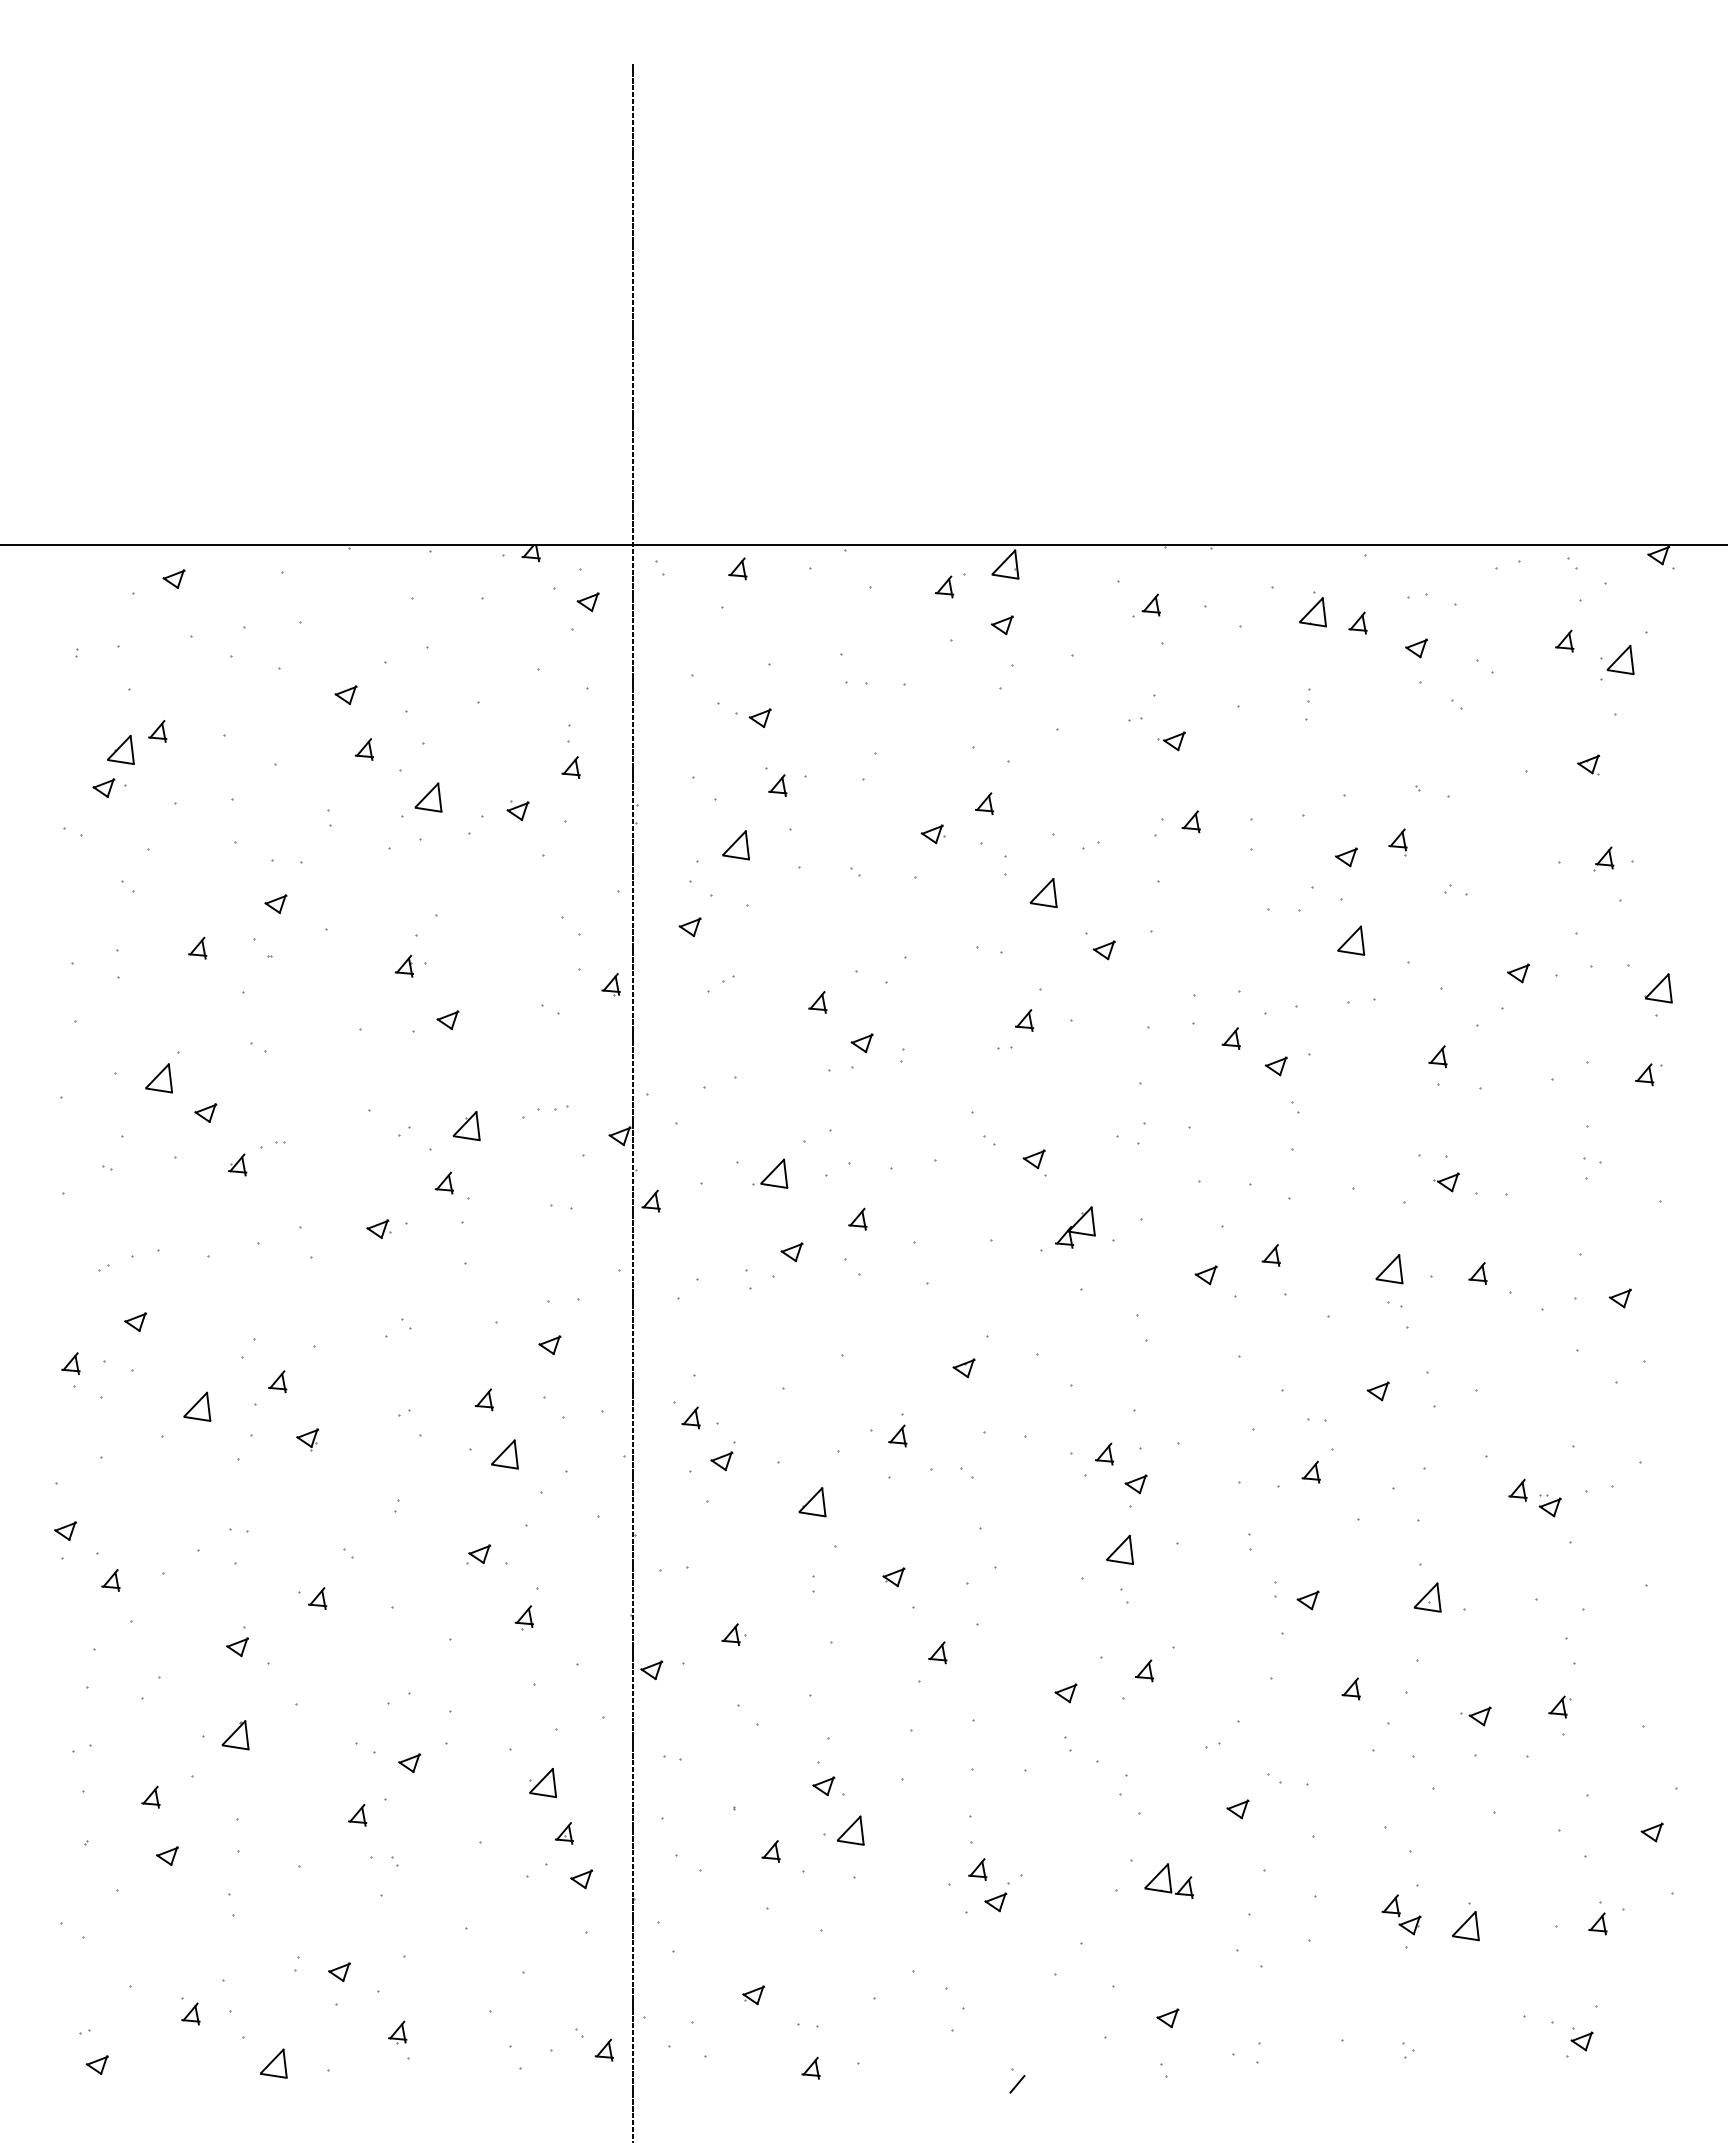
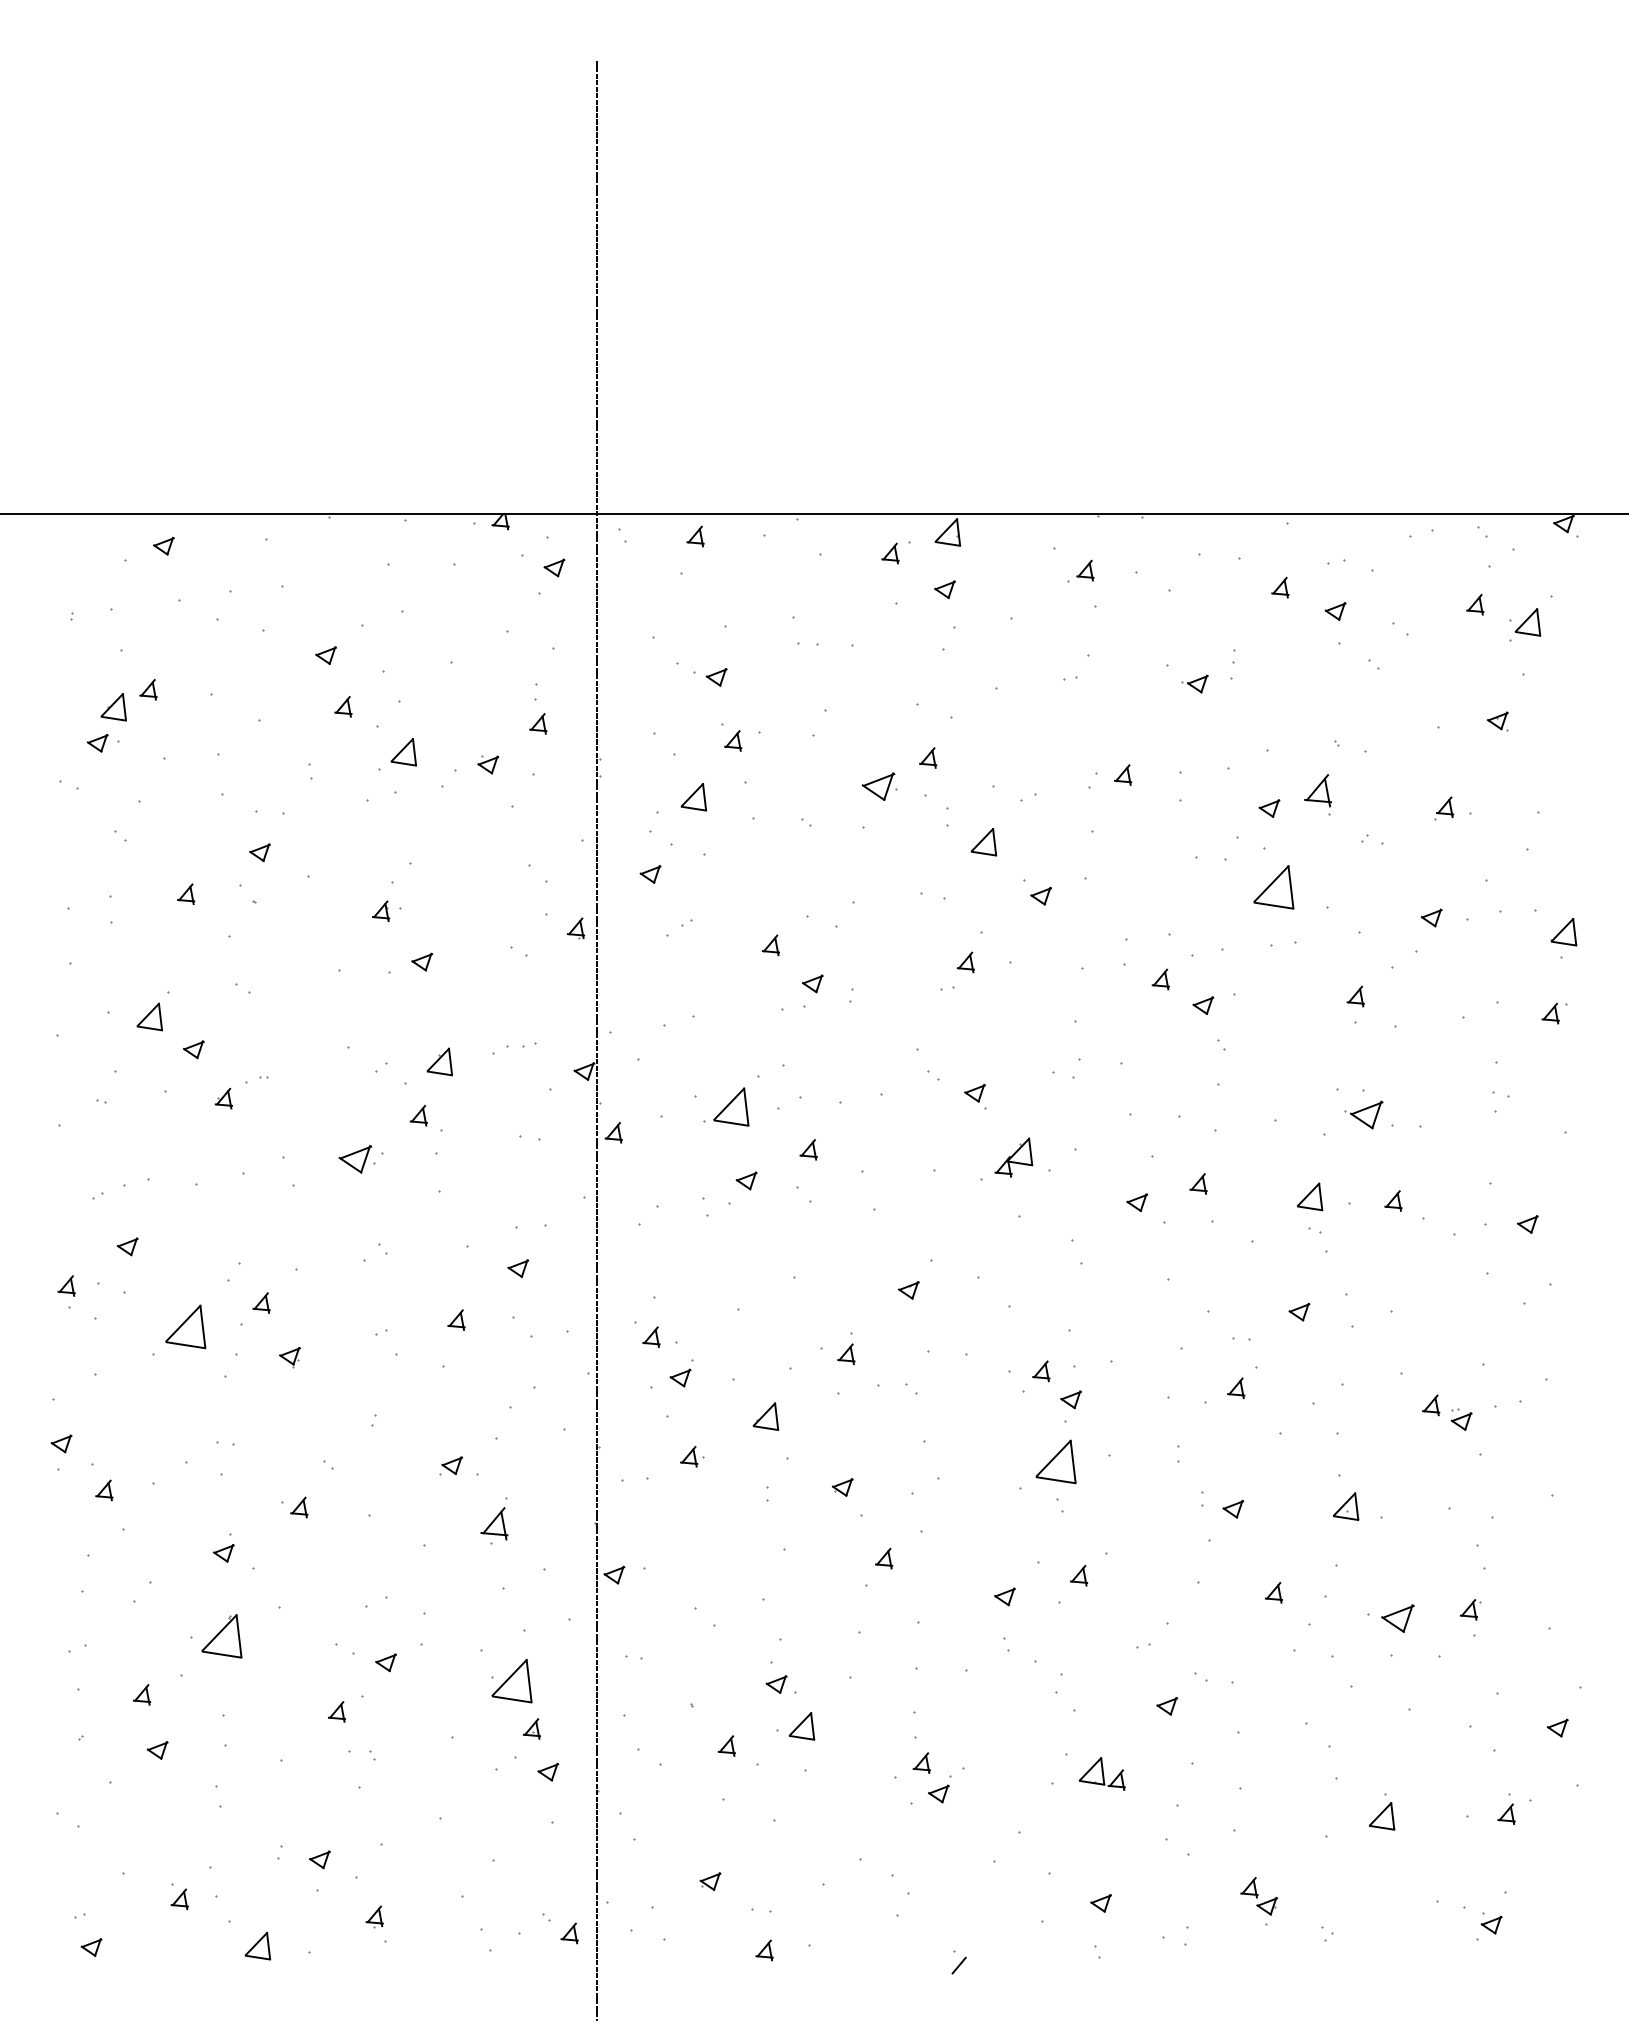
part: (1312, 612) -> (1237, 577), removed
part: (1171, 741) -> (1195, 684), moved
part: (932, 834) -> (879, 787), size x1.6
part: (1397, 842) -> (1317, 794), size x1.6
part: (1603, 858) -> (1443, 807), moved
part: (1351, 940) -> (1274, 886), size x1.6
part: (770, 1173) -> (726, 1106), size x1.4
part: (1446, 1182) -> (1363, 1115), size x1.6
part: (378, 1228) -> (356, 1158), size x1.6
part: (197, 1406) -> (185, 1326), size x1.6
part: (504, 1454) -> (475, 1371), removed
part: (1119, 1549) -> (1055, 1461), size x1.6
part: (523, 1617) -> (493, 1525), size x1.6
part: (733, 1634) -> (691, 1456), moved
part: (1475, 1716) -> (1391, 1618), size x1.6
part: (235, 1735) -> (221, 1636), size x1.6
part: (542, 1783) -> (511, 1681), size x1.6
part: (1401, 1914) -> (1259, 1895), moved

